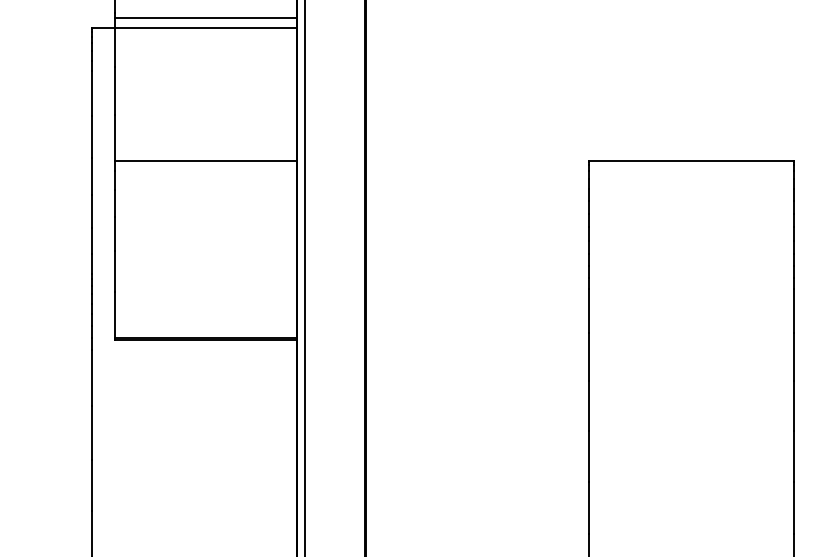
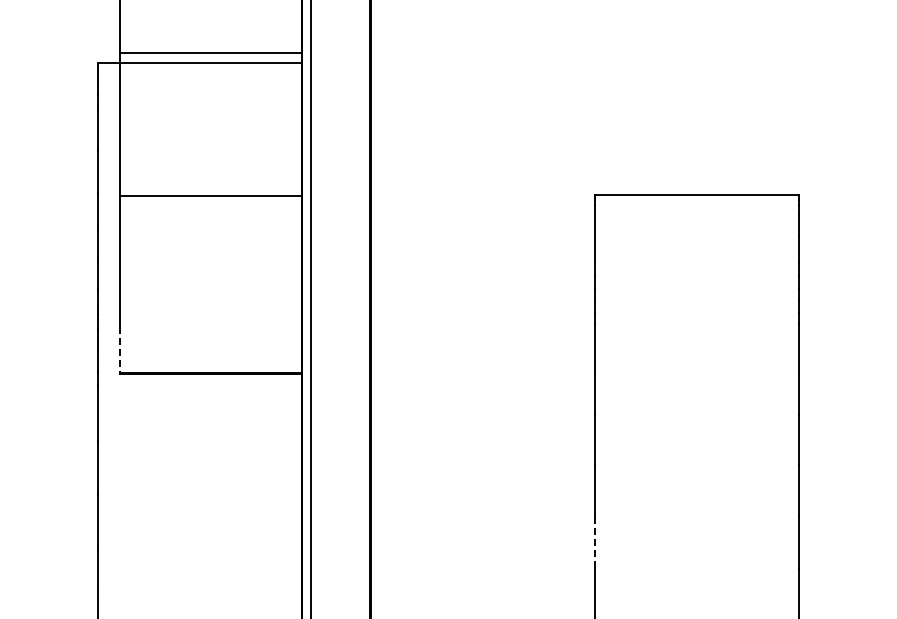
line: (114, 315) -> (120, 350), solid -> dashed
line: (588, 507) -> (594, 542), solid -> dashed

